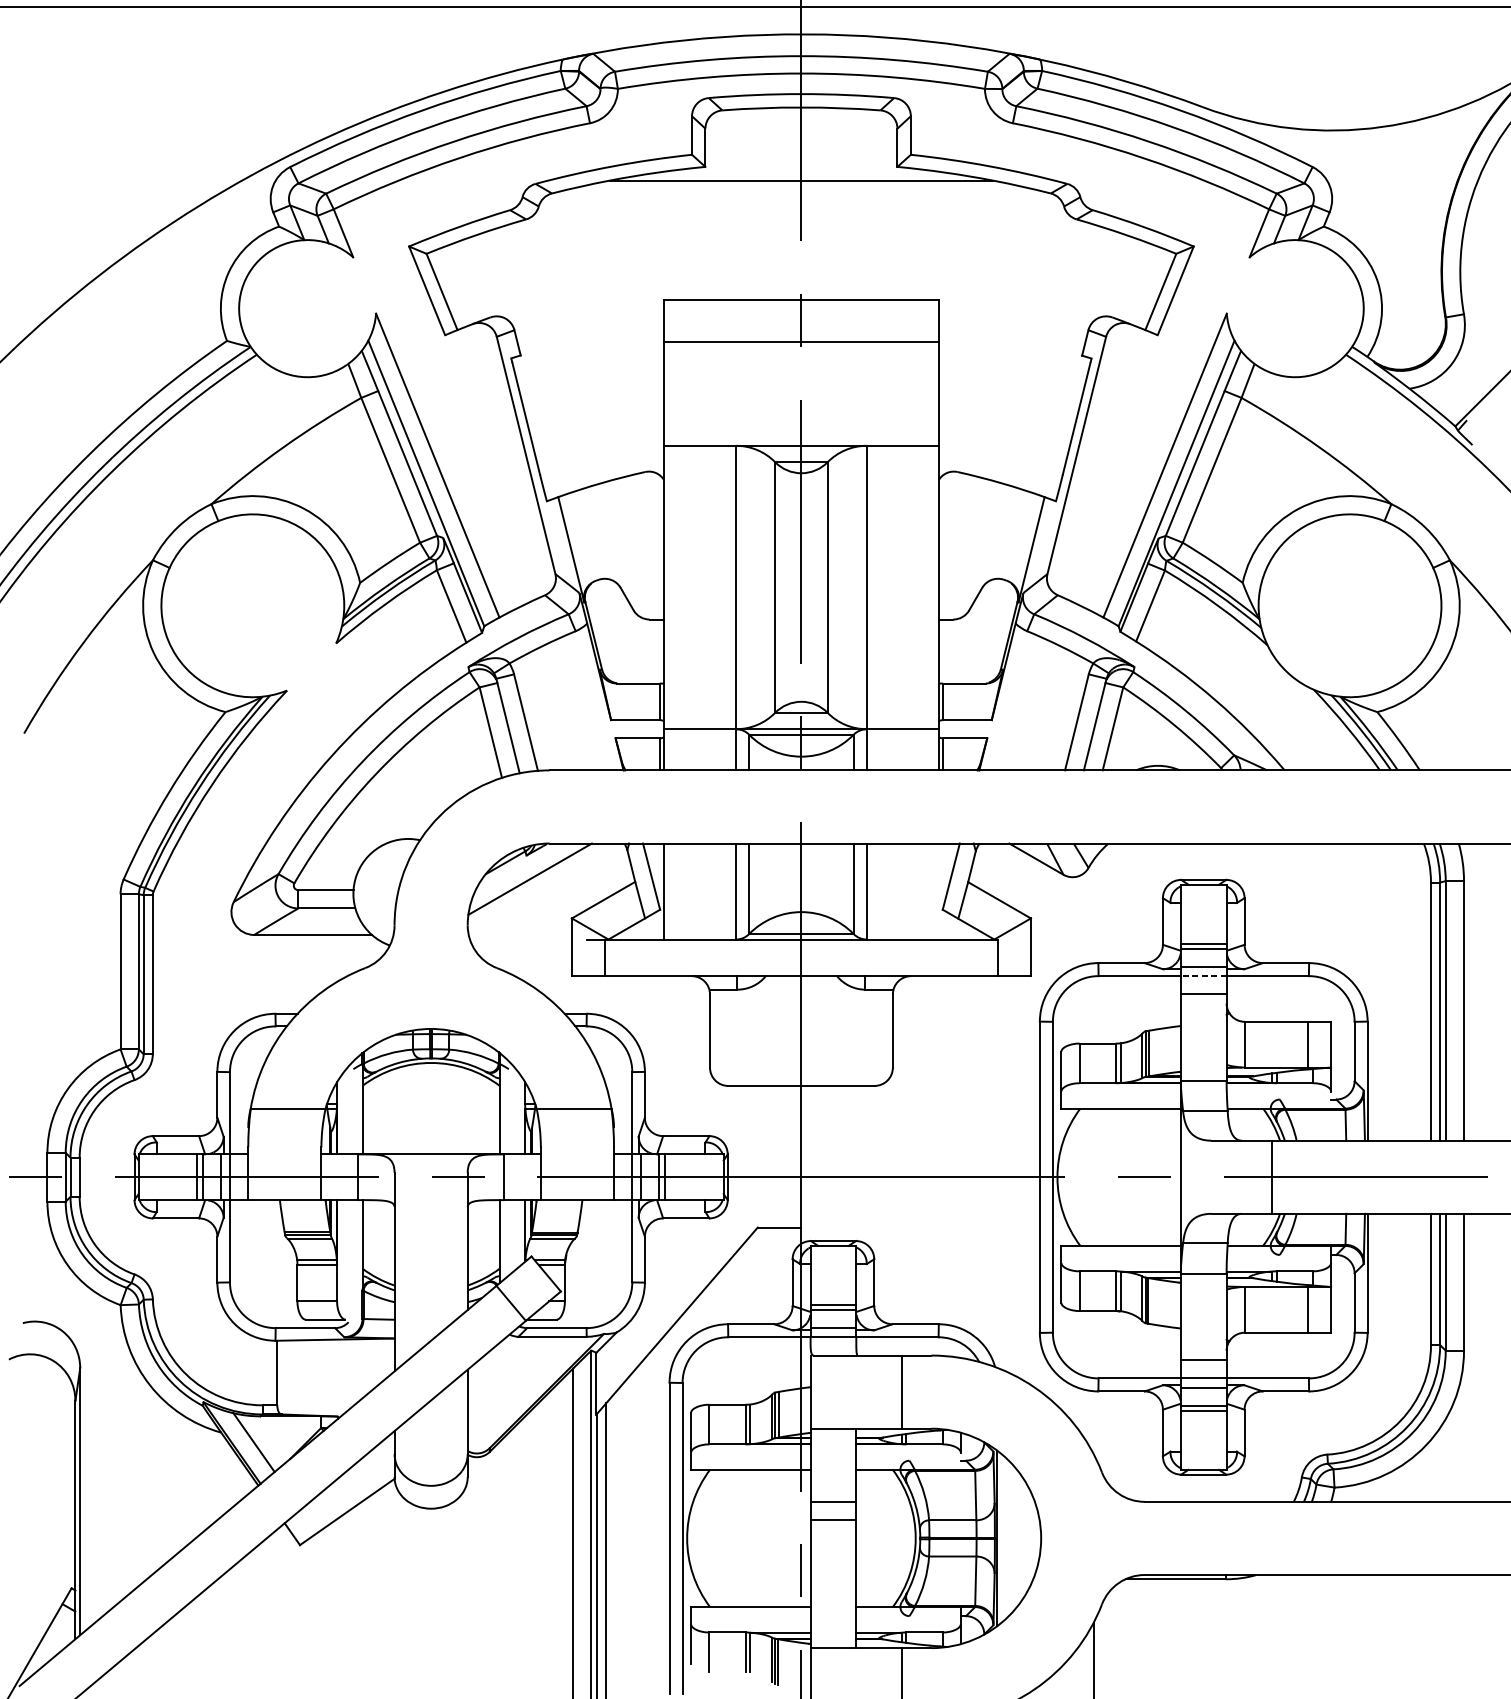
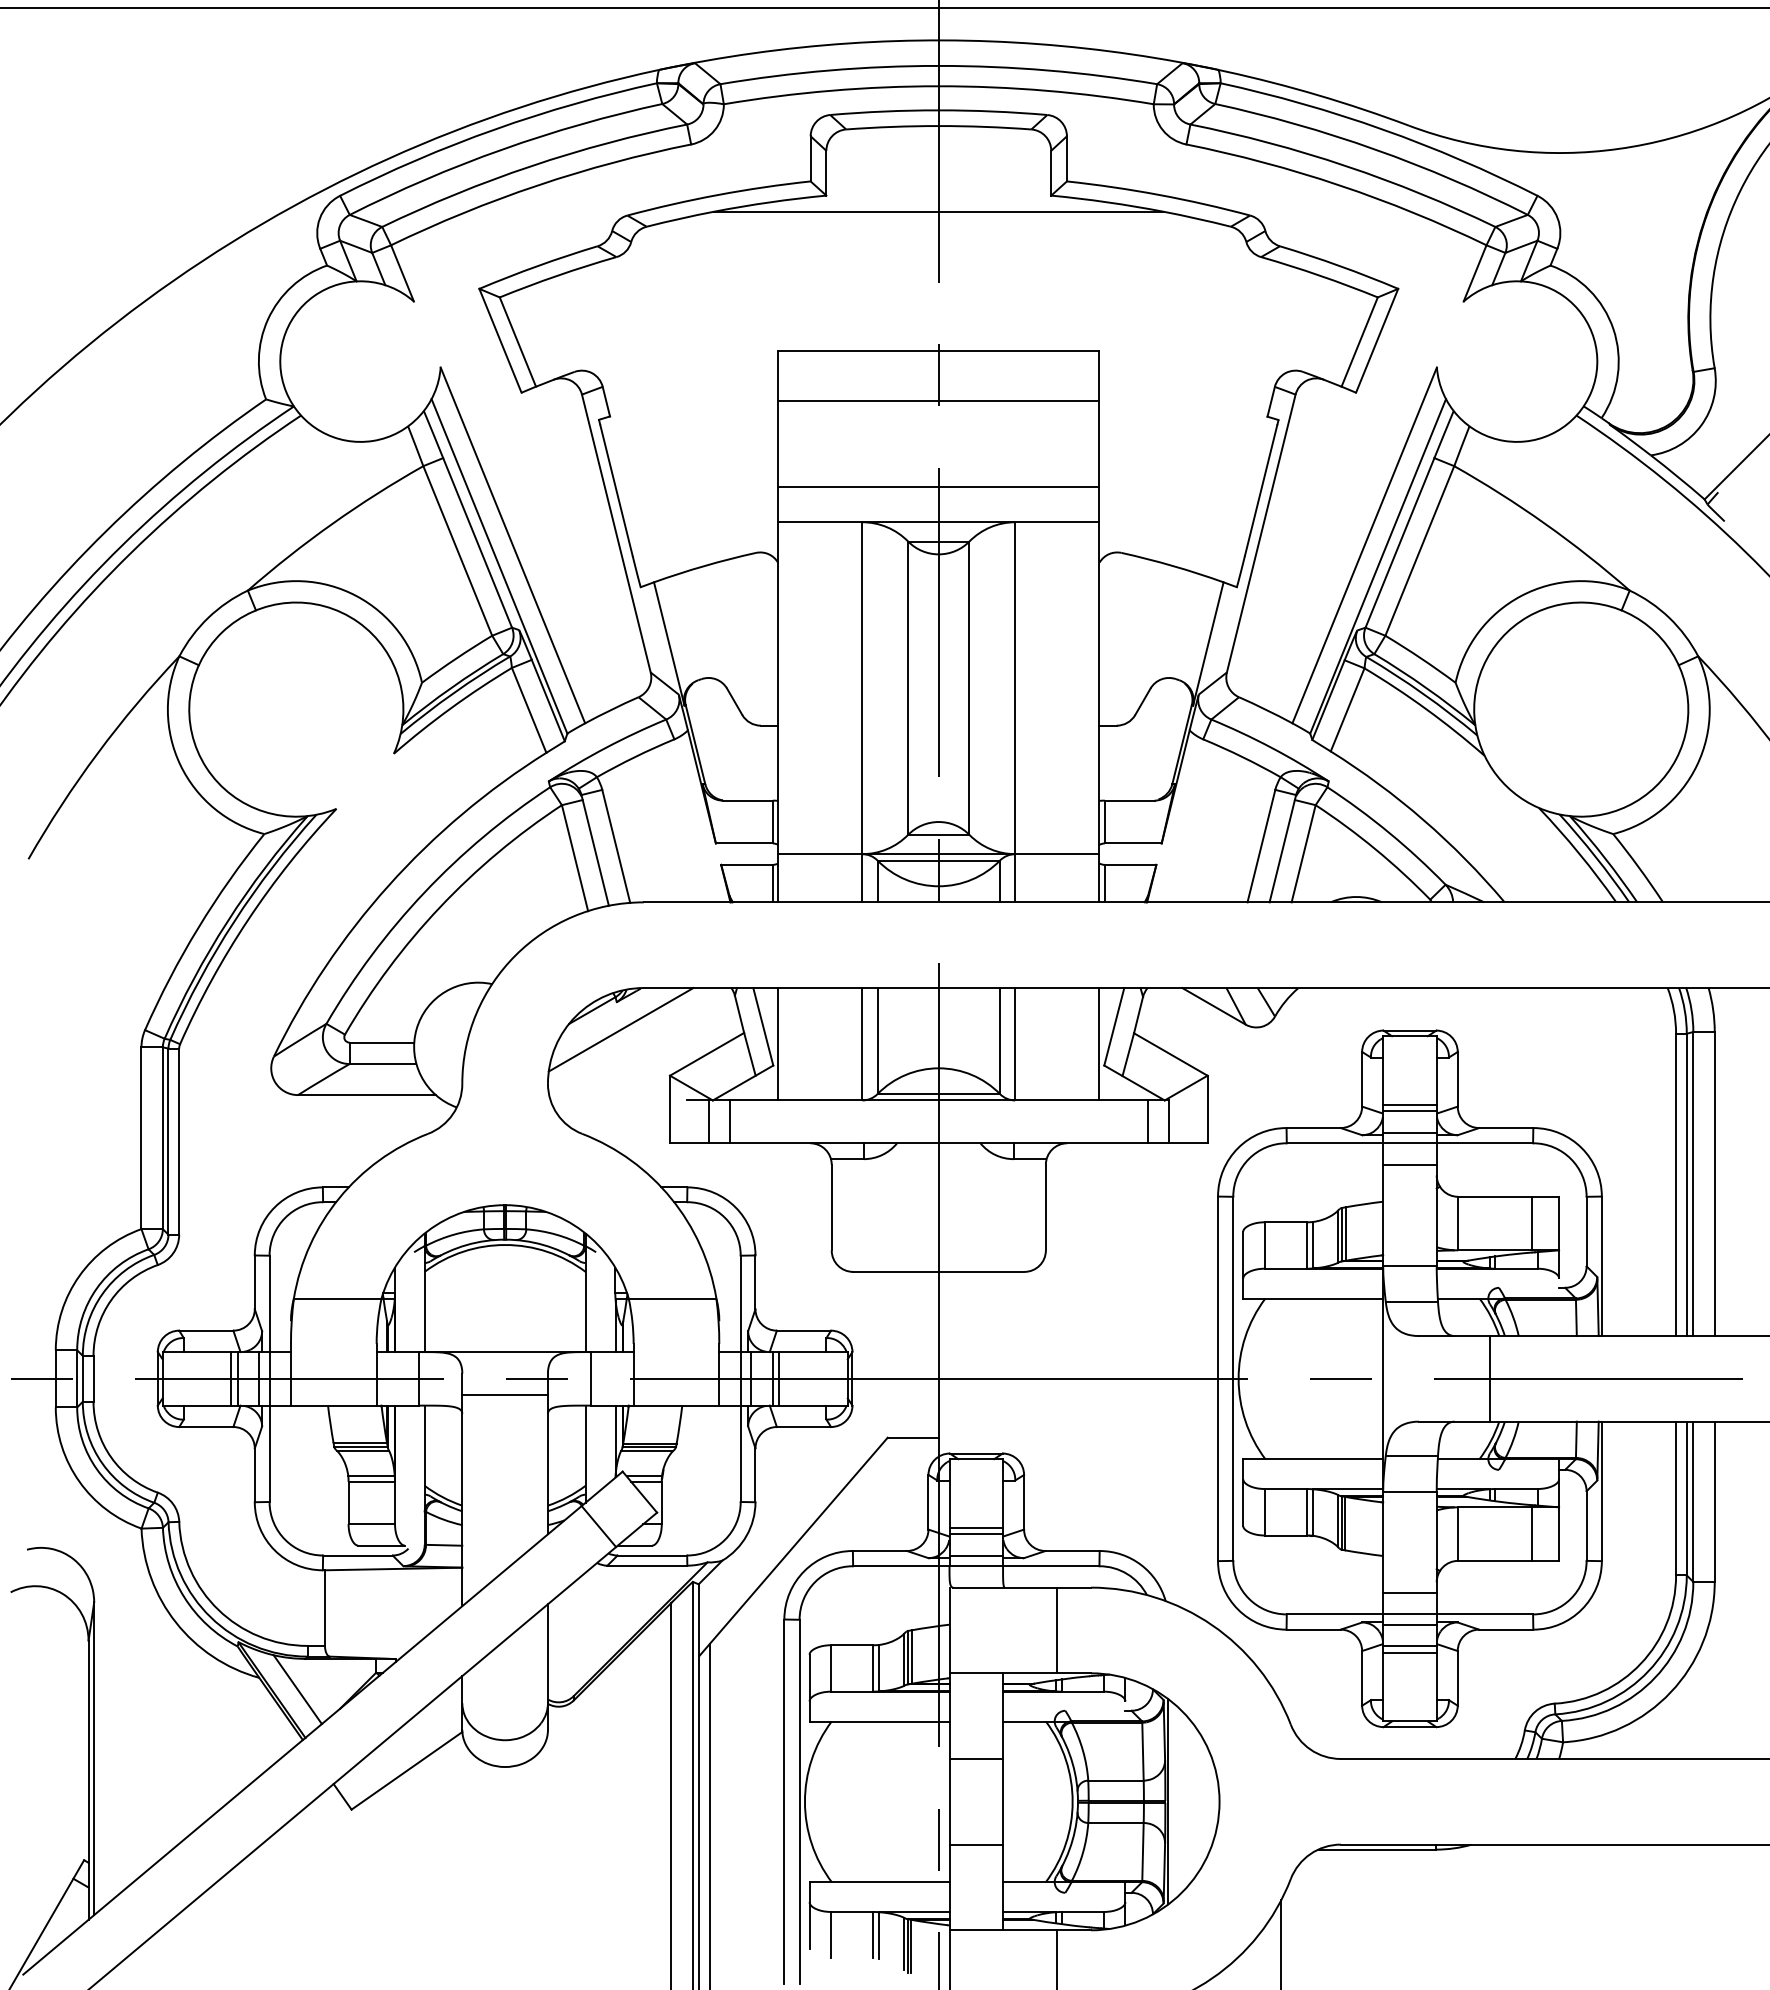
line: (801, 415) -> (938, 486), added
line: (938, 891) -> (1099, 1044), added
line: (623, 957) -> (730, 1121), added
line: (979, 957) -> (1147, 1121), added
line: (1203, 976) -> (1409, 1143), dashed -> solid
line: (430, 1190) -> (504, 1394), added
line: (833, 1520) -> (976, 1844), moved

